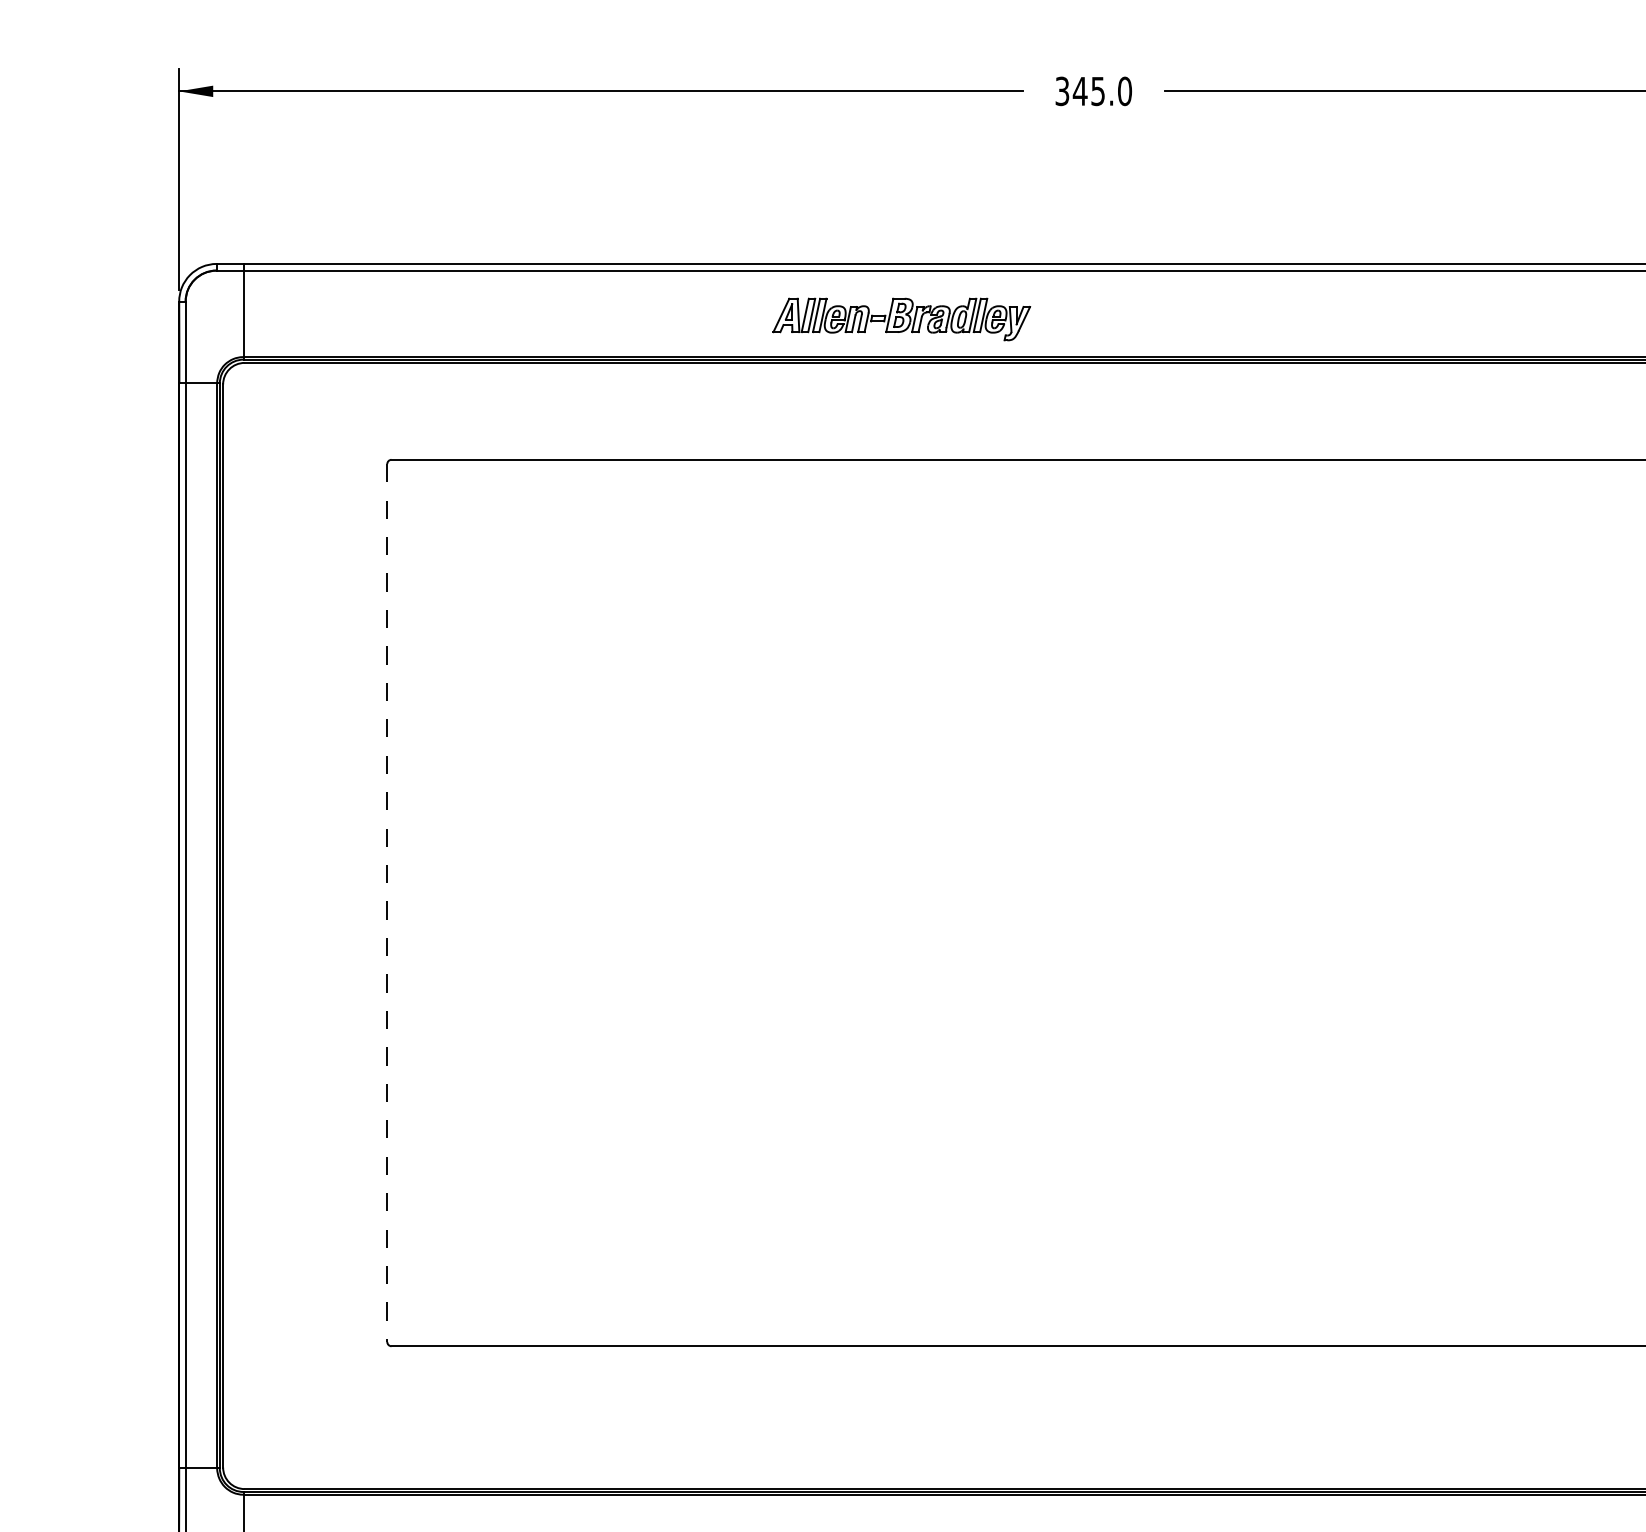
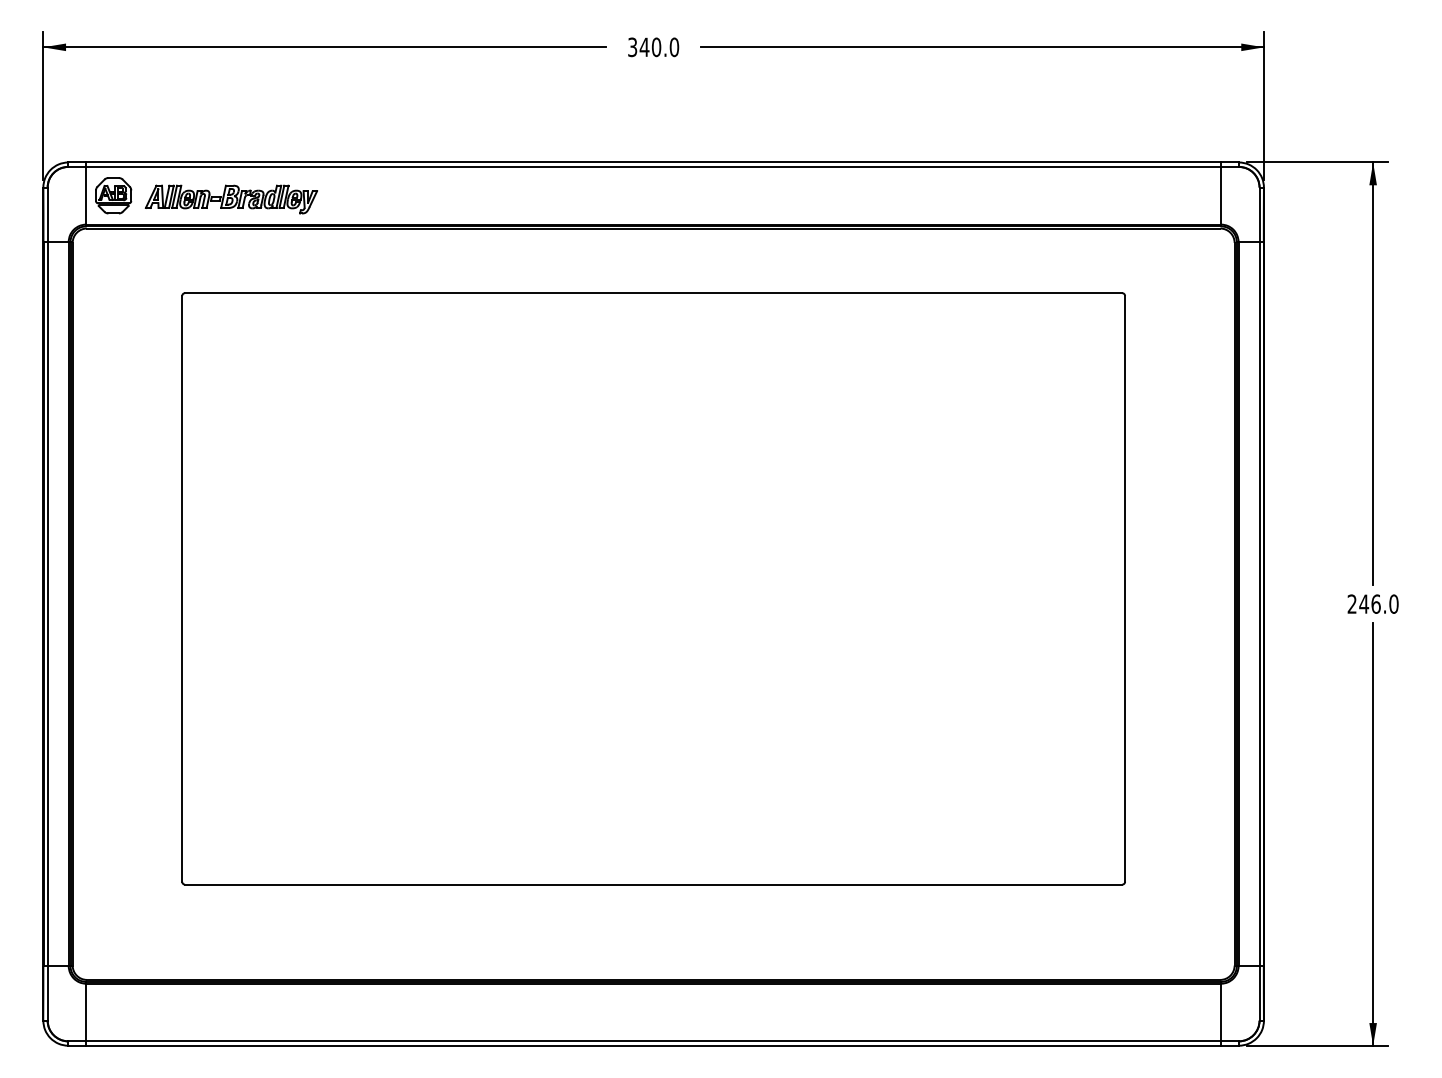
text: (1098, 91) -> (656, 47), 345.0 -> 340.0
part: (284, 313) -> (113, 195), added
part: (901, 319) -> (231, 199), moved
line: (387, 902) -> (182, 588), dashed -> solid

